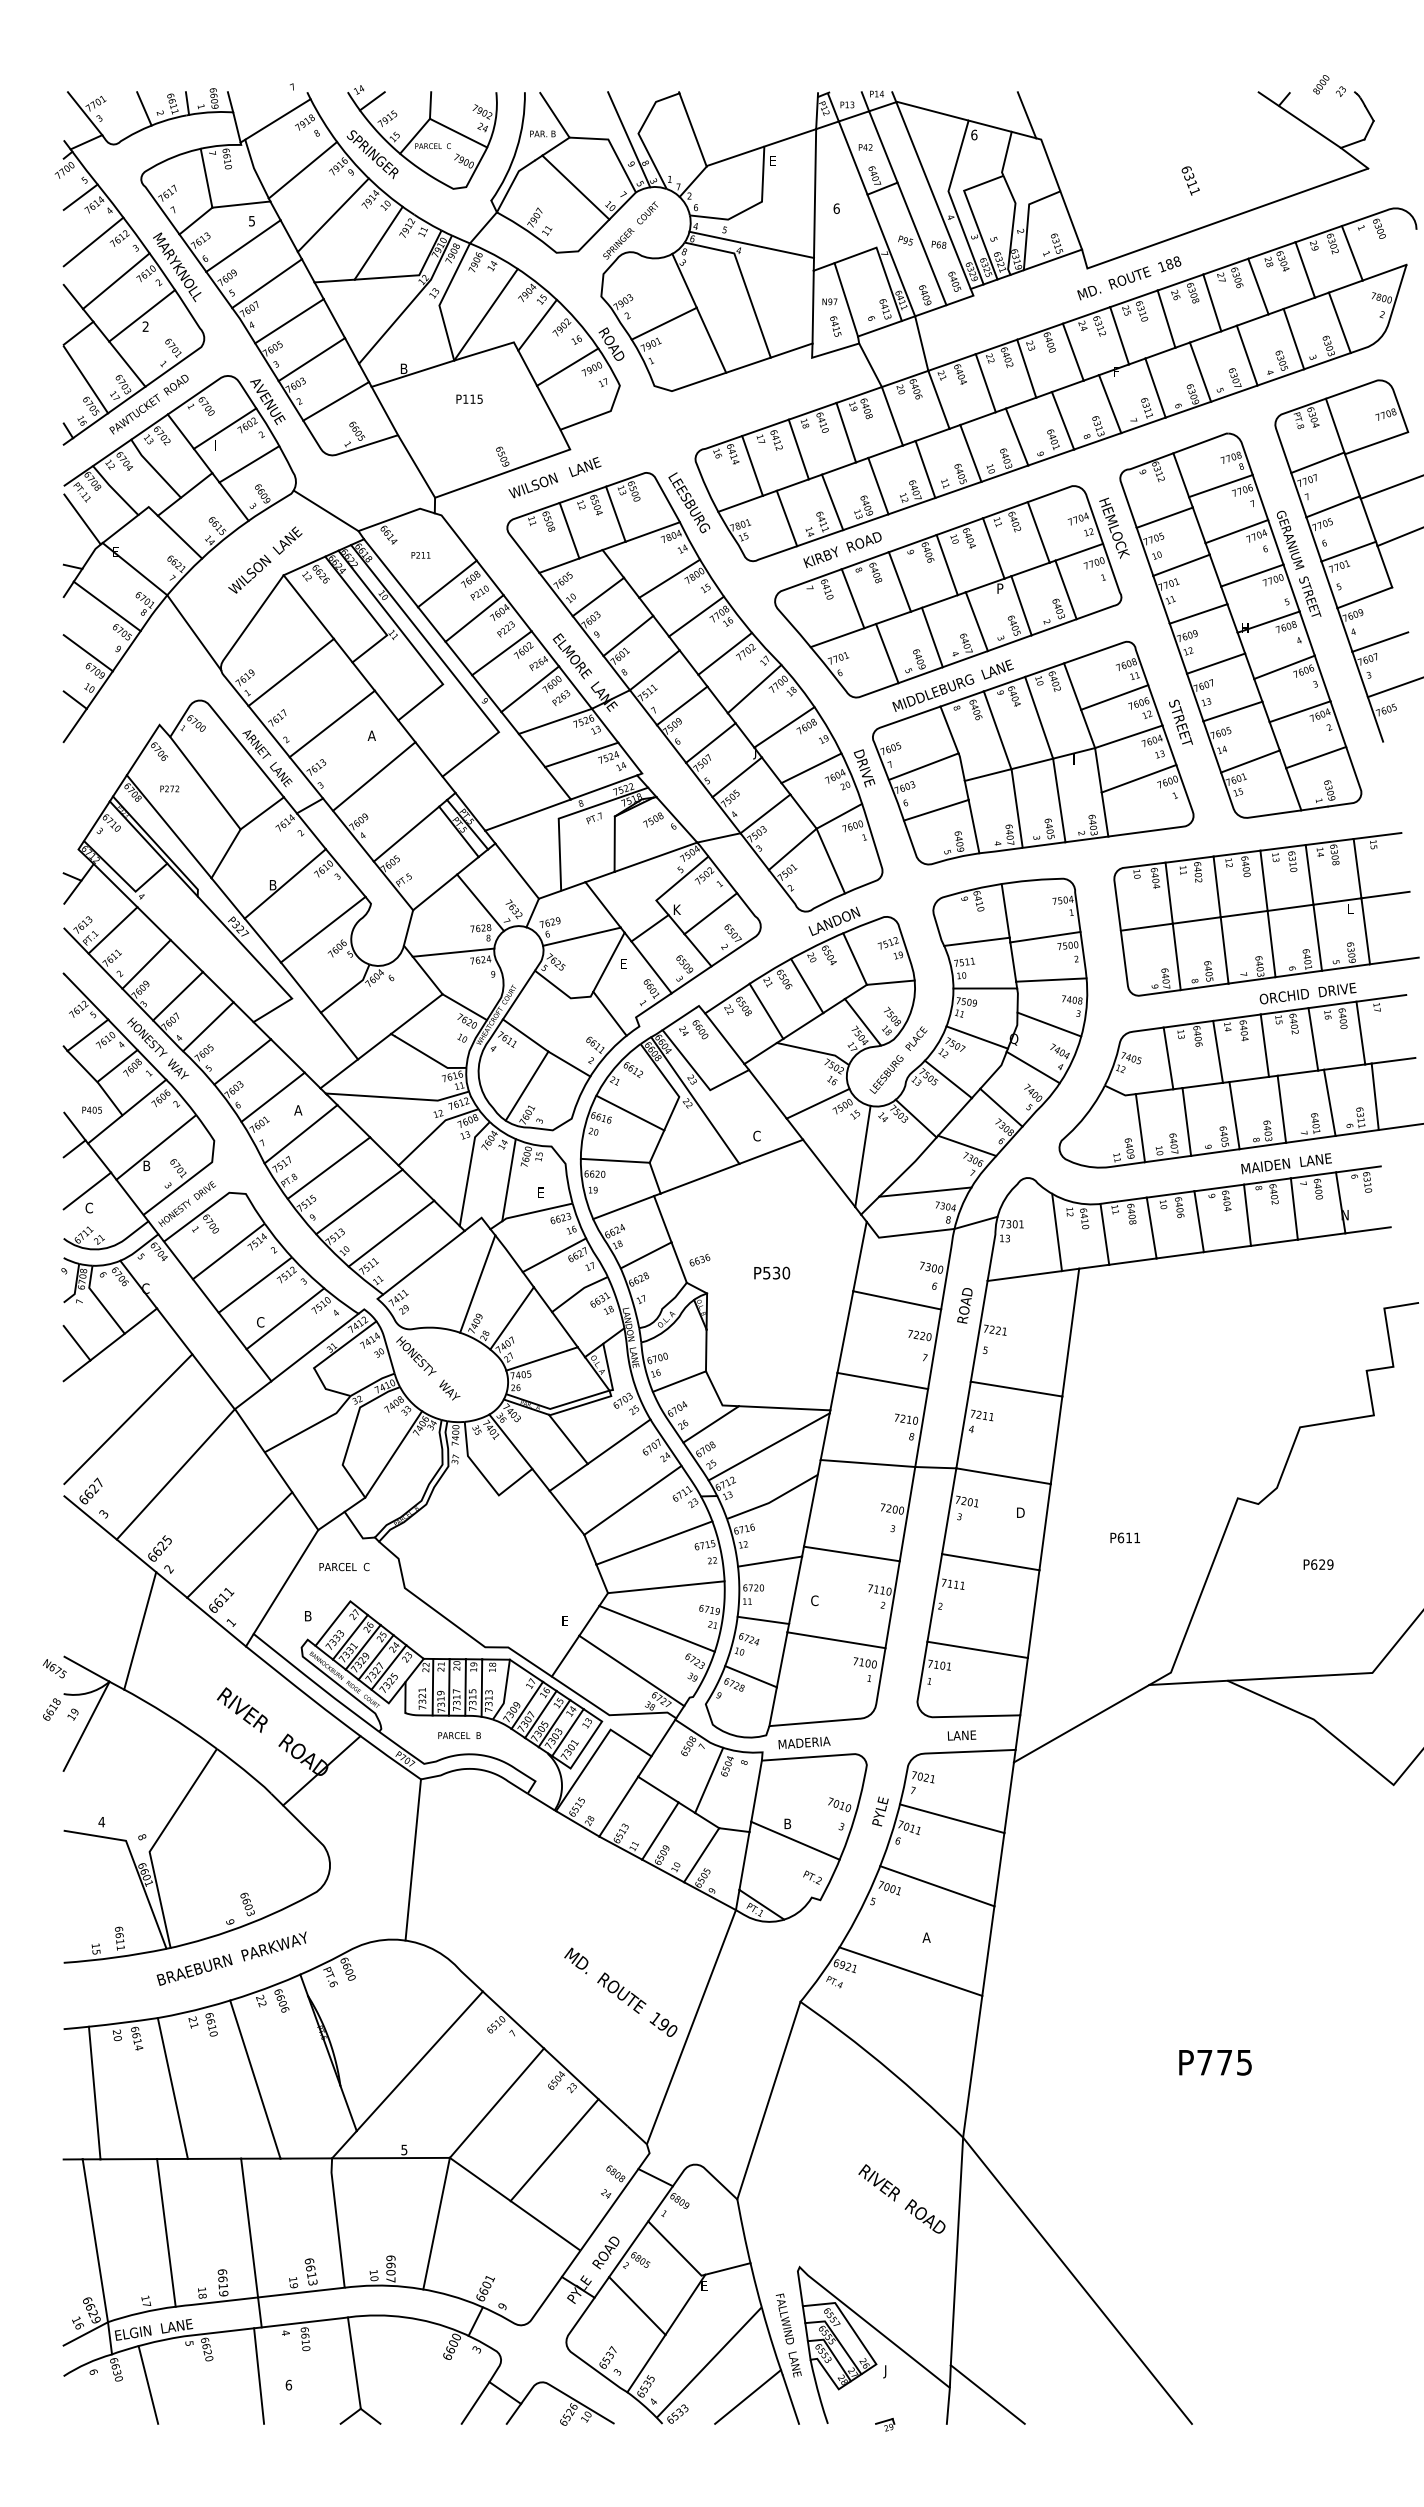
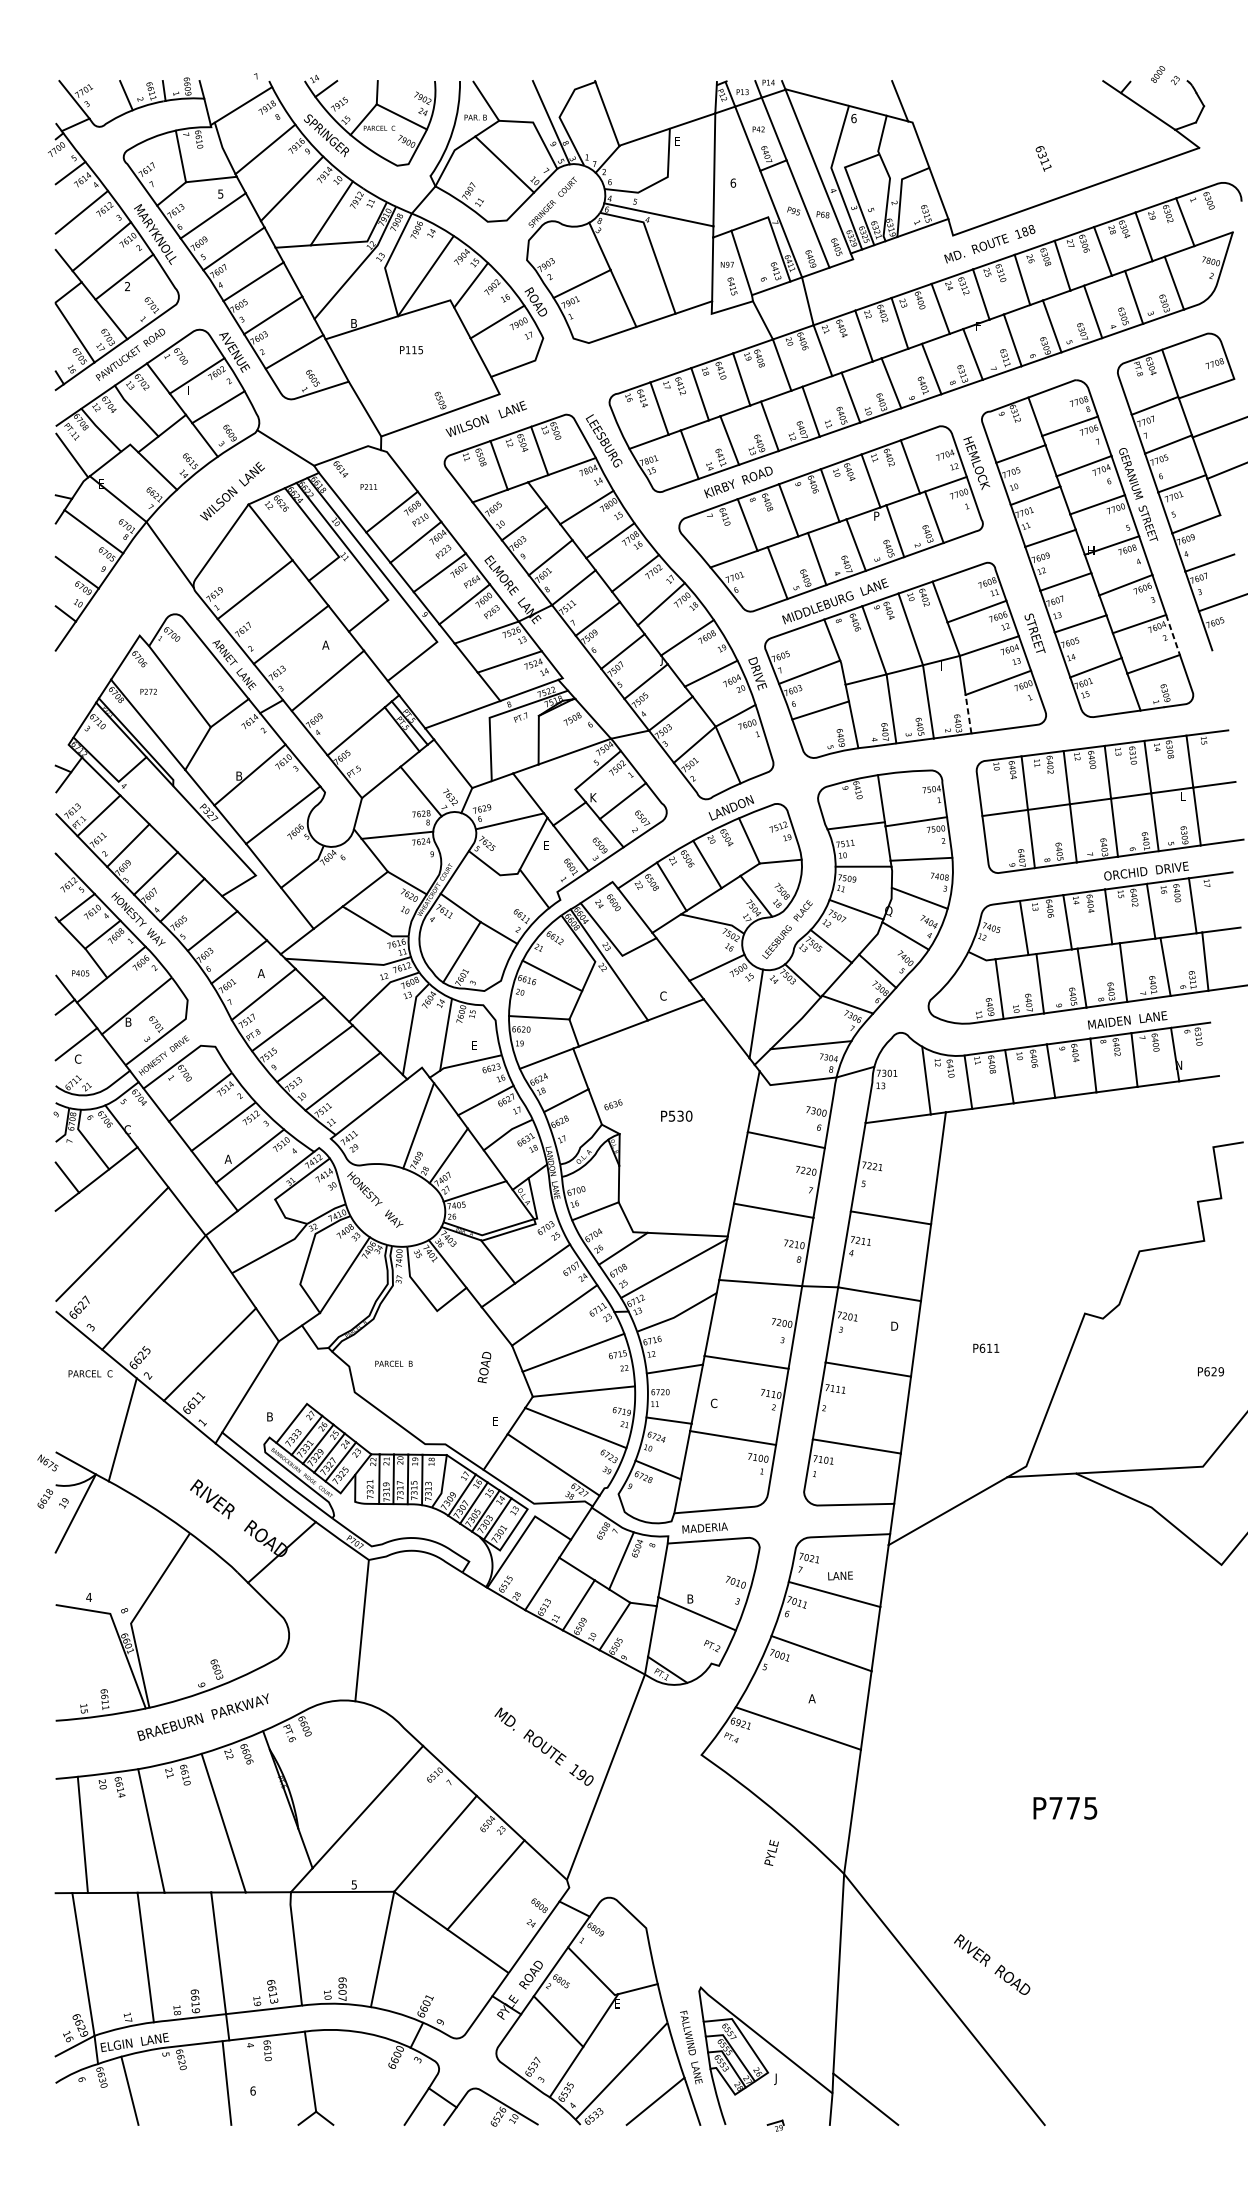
line: (1338, 724) -> (1173, 635), solid -> dashed
line: (1104, 814) -> (968, 714), solid -> dashed
text: (964, 1305) -> (484, 1367), moved
text: (260, 1322) -> (228, 1159), C -> A
text: (1318, 1564) -> (1210, 1371), moved
text: (344, 1567) -> (90, 1374), moved
text: (459, 1735) -> (393, 1363), moved
text: (961, 1735) -> (840, 1575), moved
text: (880, 1811) -> (771, 1852), moved
line: (768, 2100) -> (673, 1841), removed
text: (901, 2198) -> (991, 1964), moved

